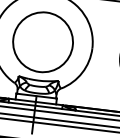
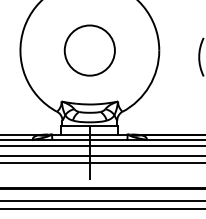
circle: (42, 42) -> (89, 50), size x0.6

